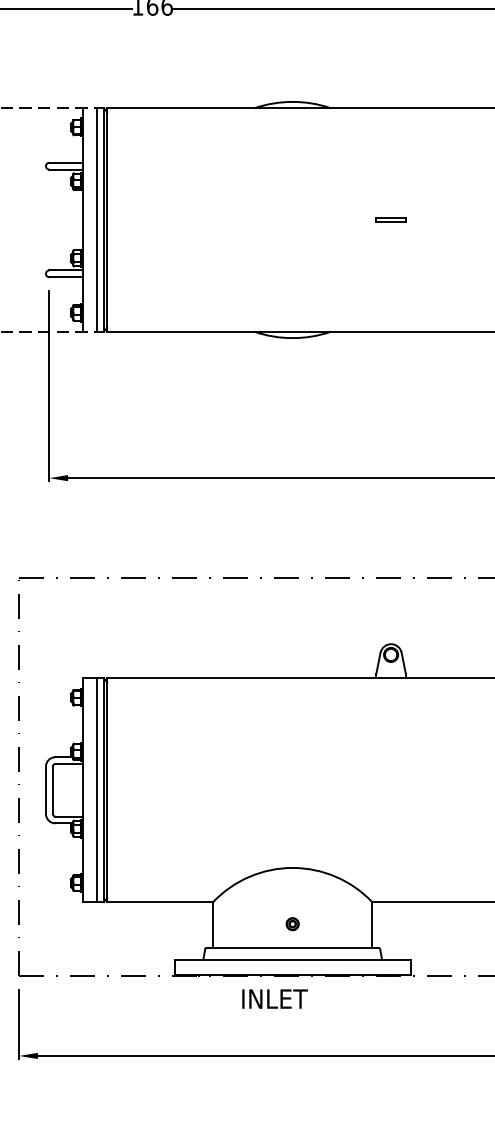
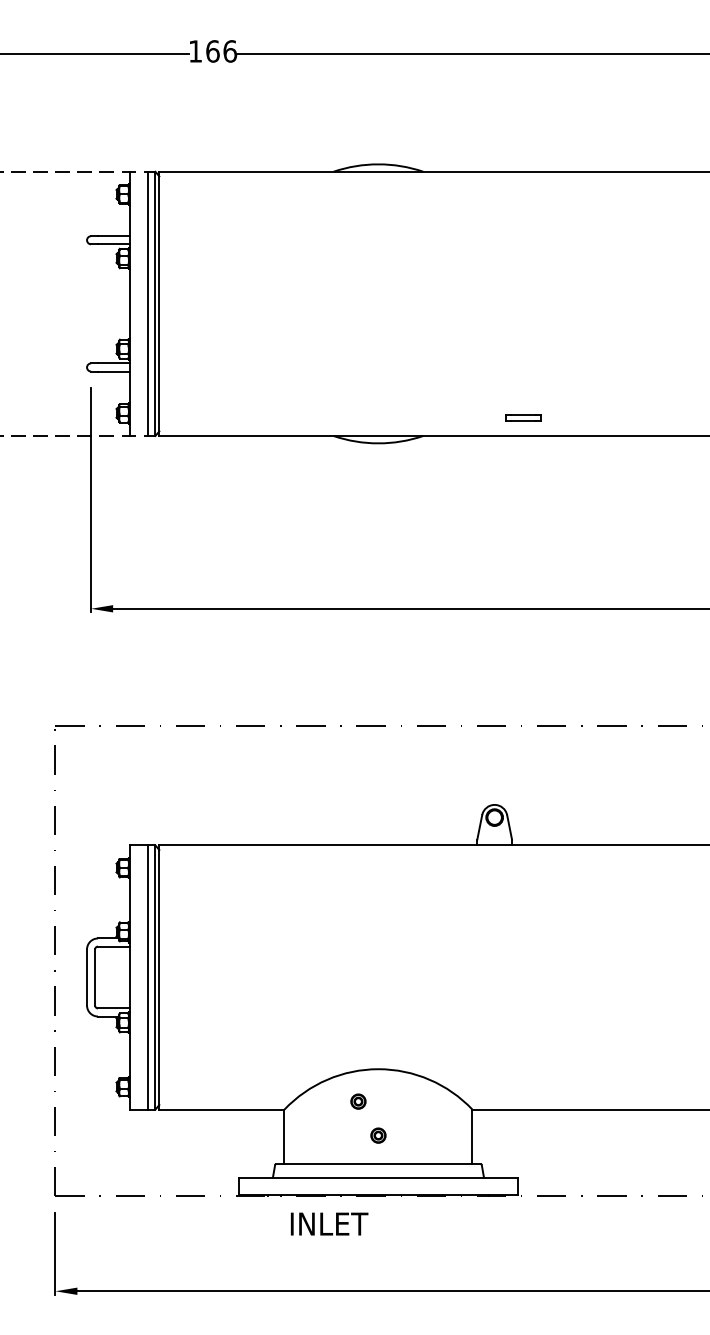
part: (390, 219) -> (523, 417), moved
part: (275, 895) -> (358, 1101), added
text: (274, 998) -> (329, 1223), moved

